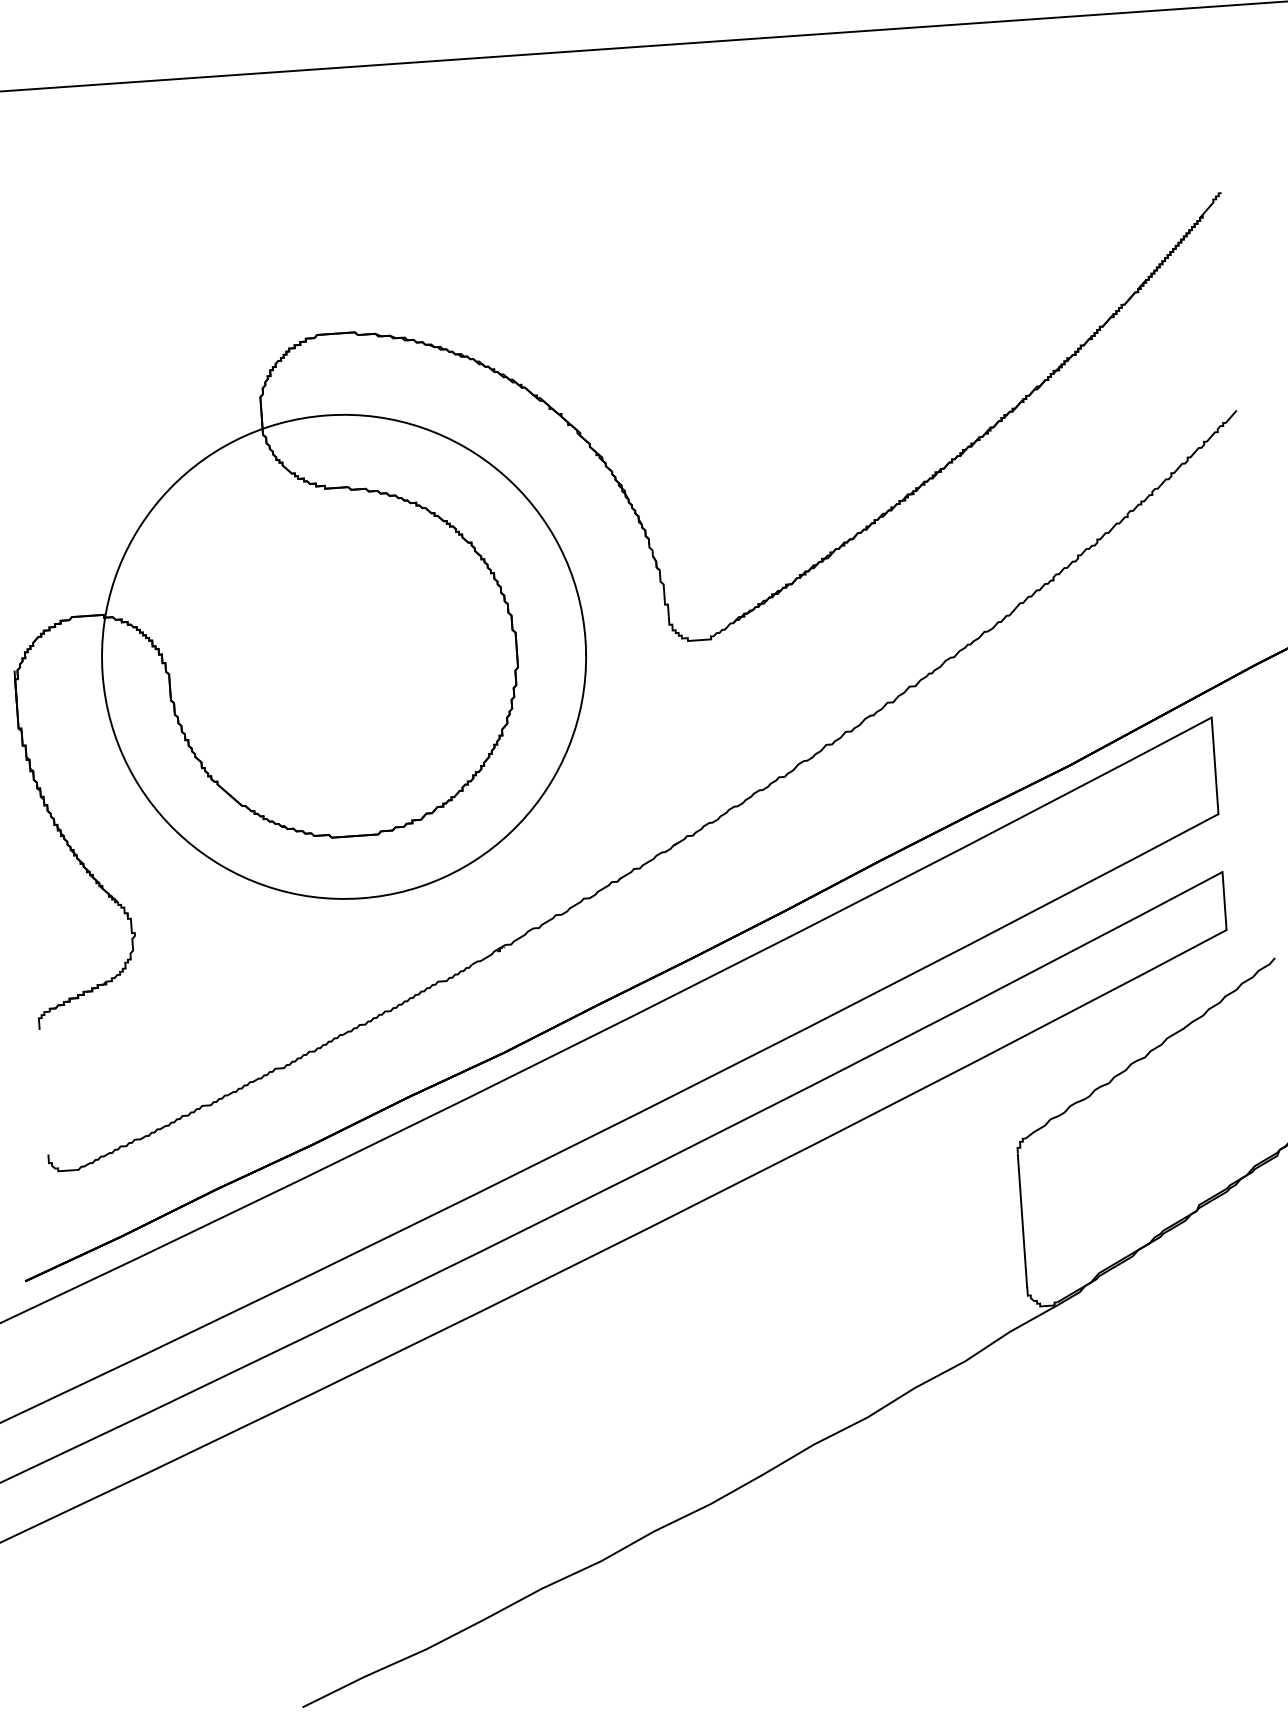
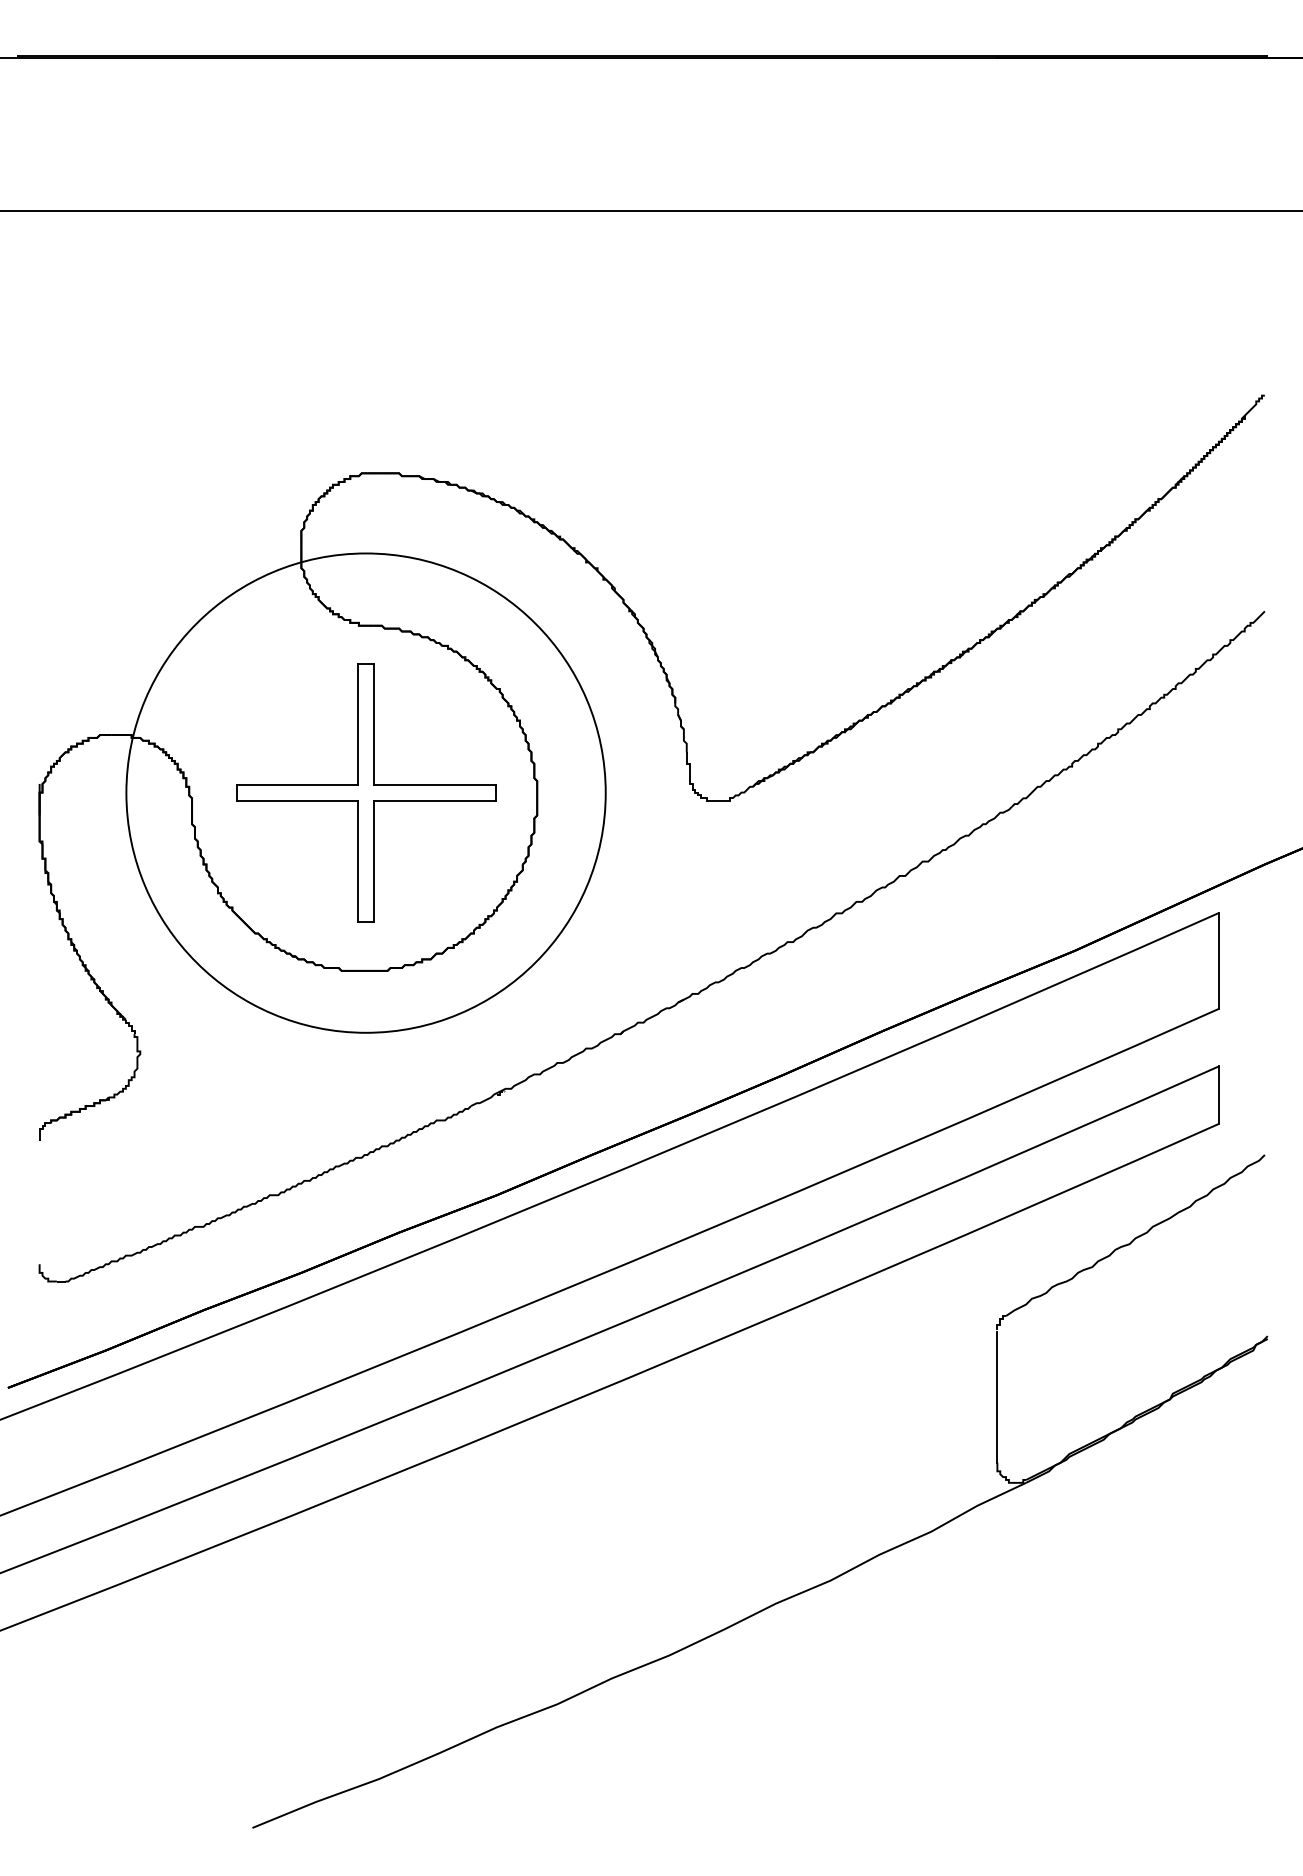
part: (344, 656) -> (366, 792), added

